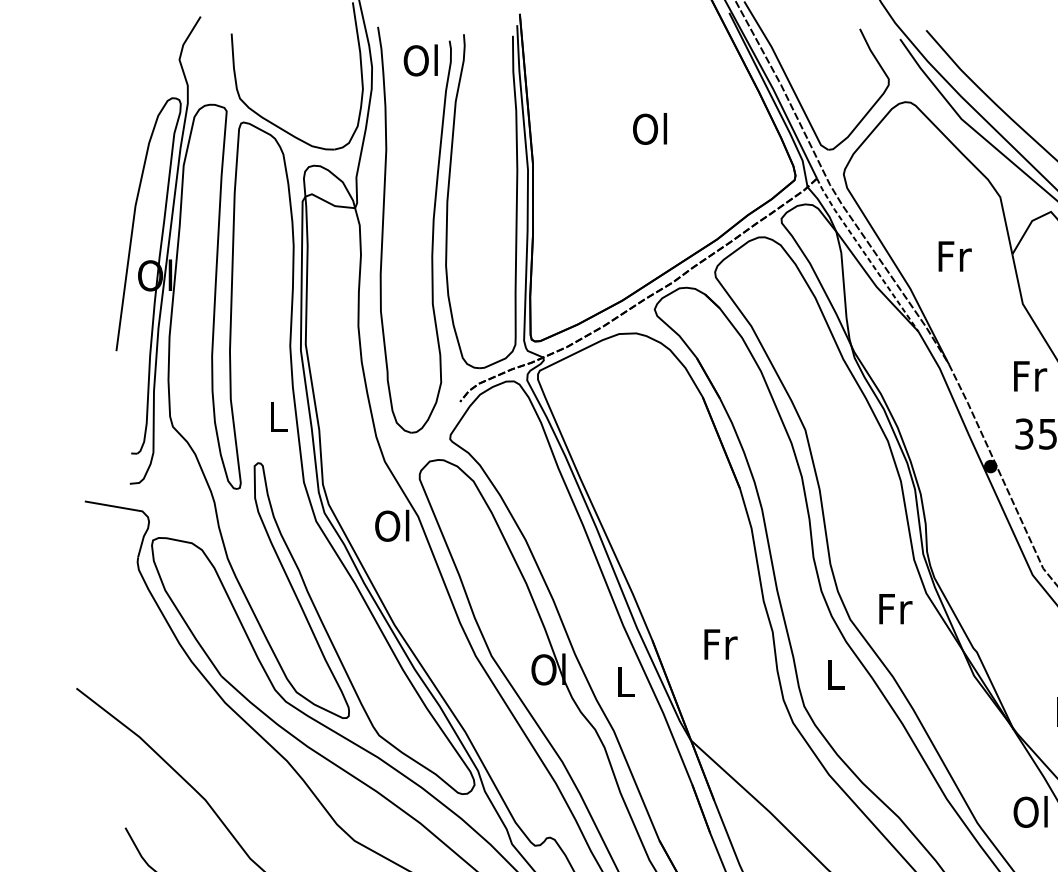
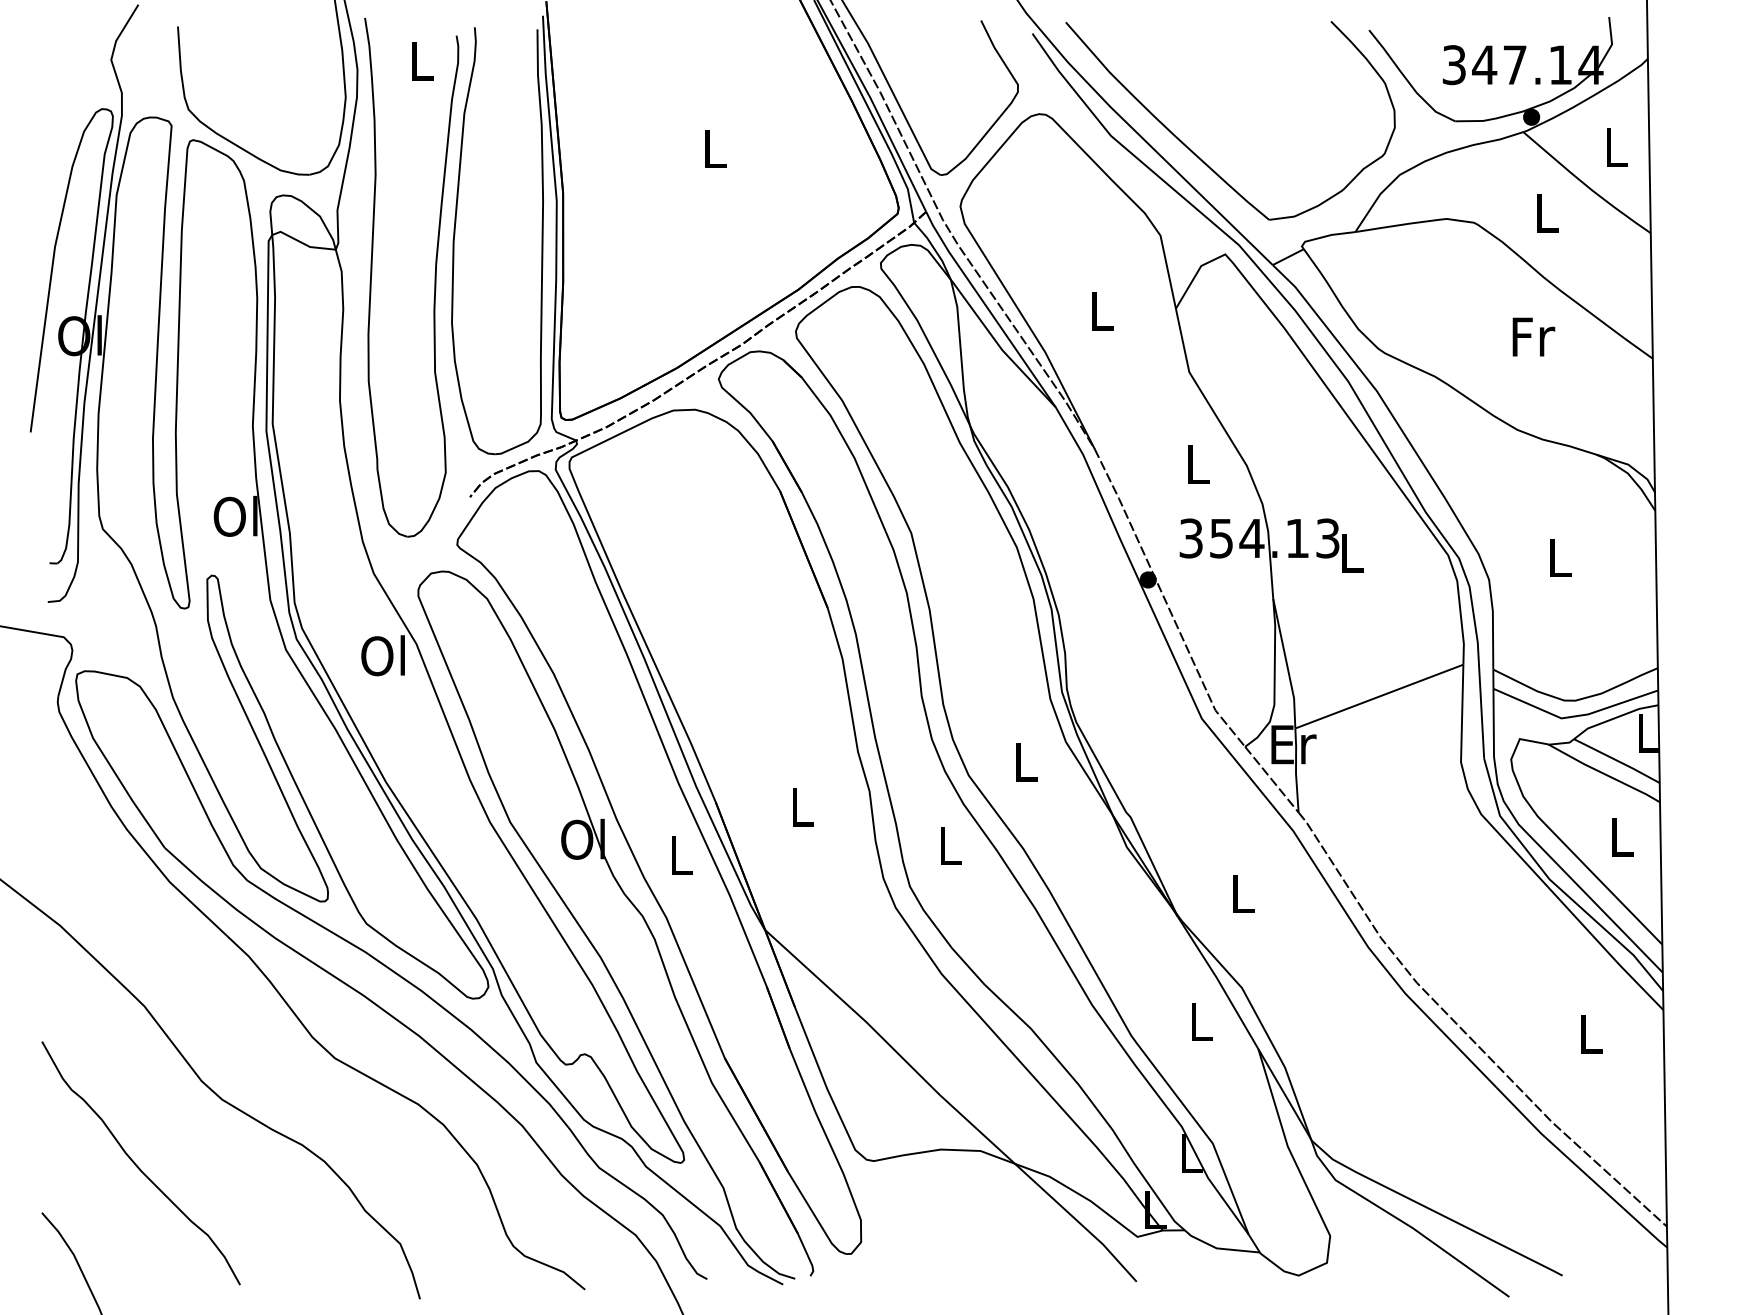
text: (420, 60) -> (419, 60), Ol -> L
text: (649, 129) -> (712, 148), Ol -> L
line: (866, 255) -> (989, 310), dashed -> solid
text: (954, 256) -> (1102, 311), Fr -> L
text: (1030, 376) -> (1199, 464), Fr -> L
text: (276, 416) -> (235, 515), L -> Ol
text: (895, 608) -> (1026, 761), Fr -> L
text: (721, 644) -> (803, 807), Fr -> L
text: (1030, 811) -> (1199, 1021), Ol -> L

